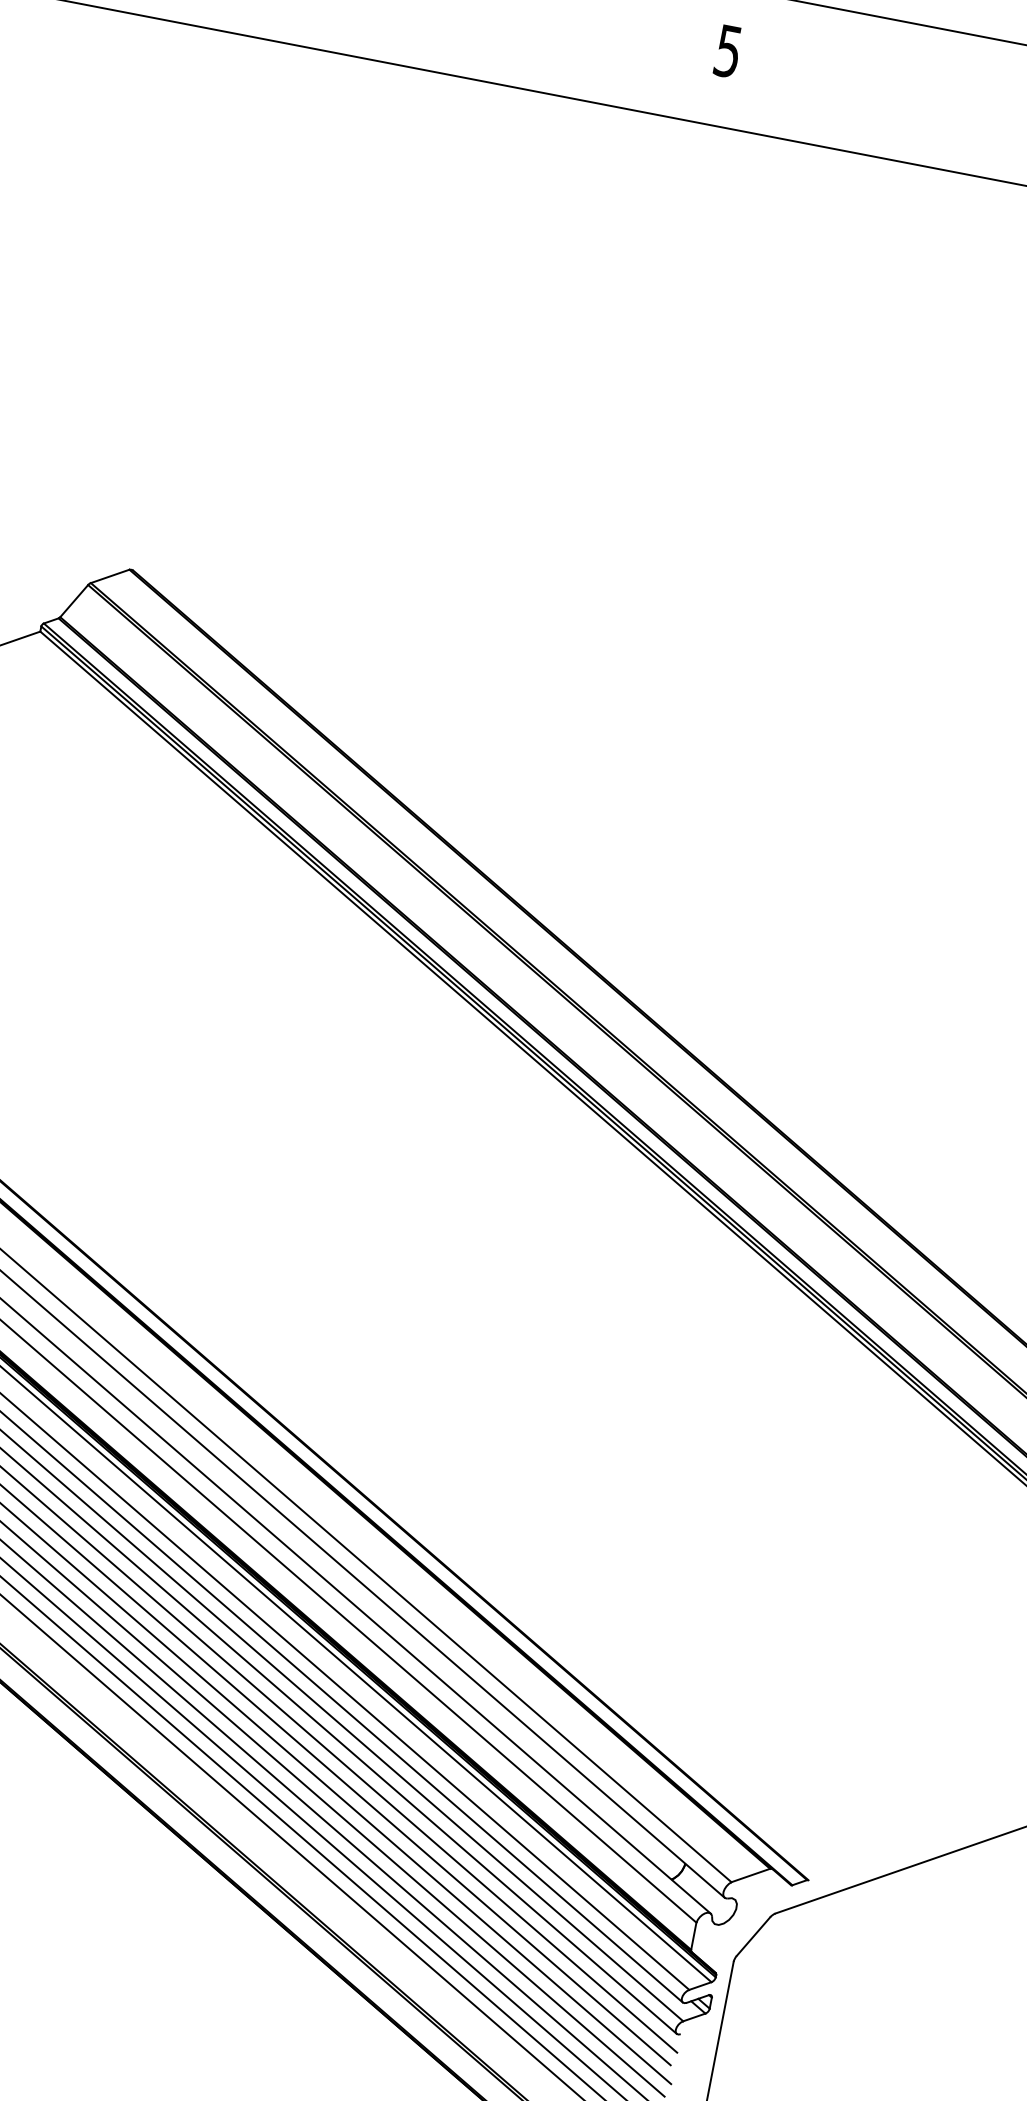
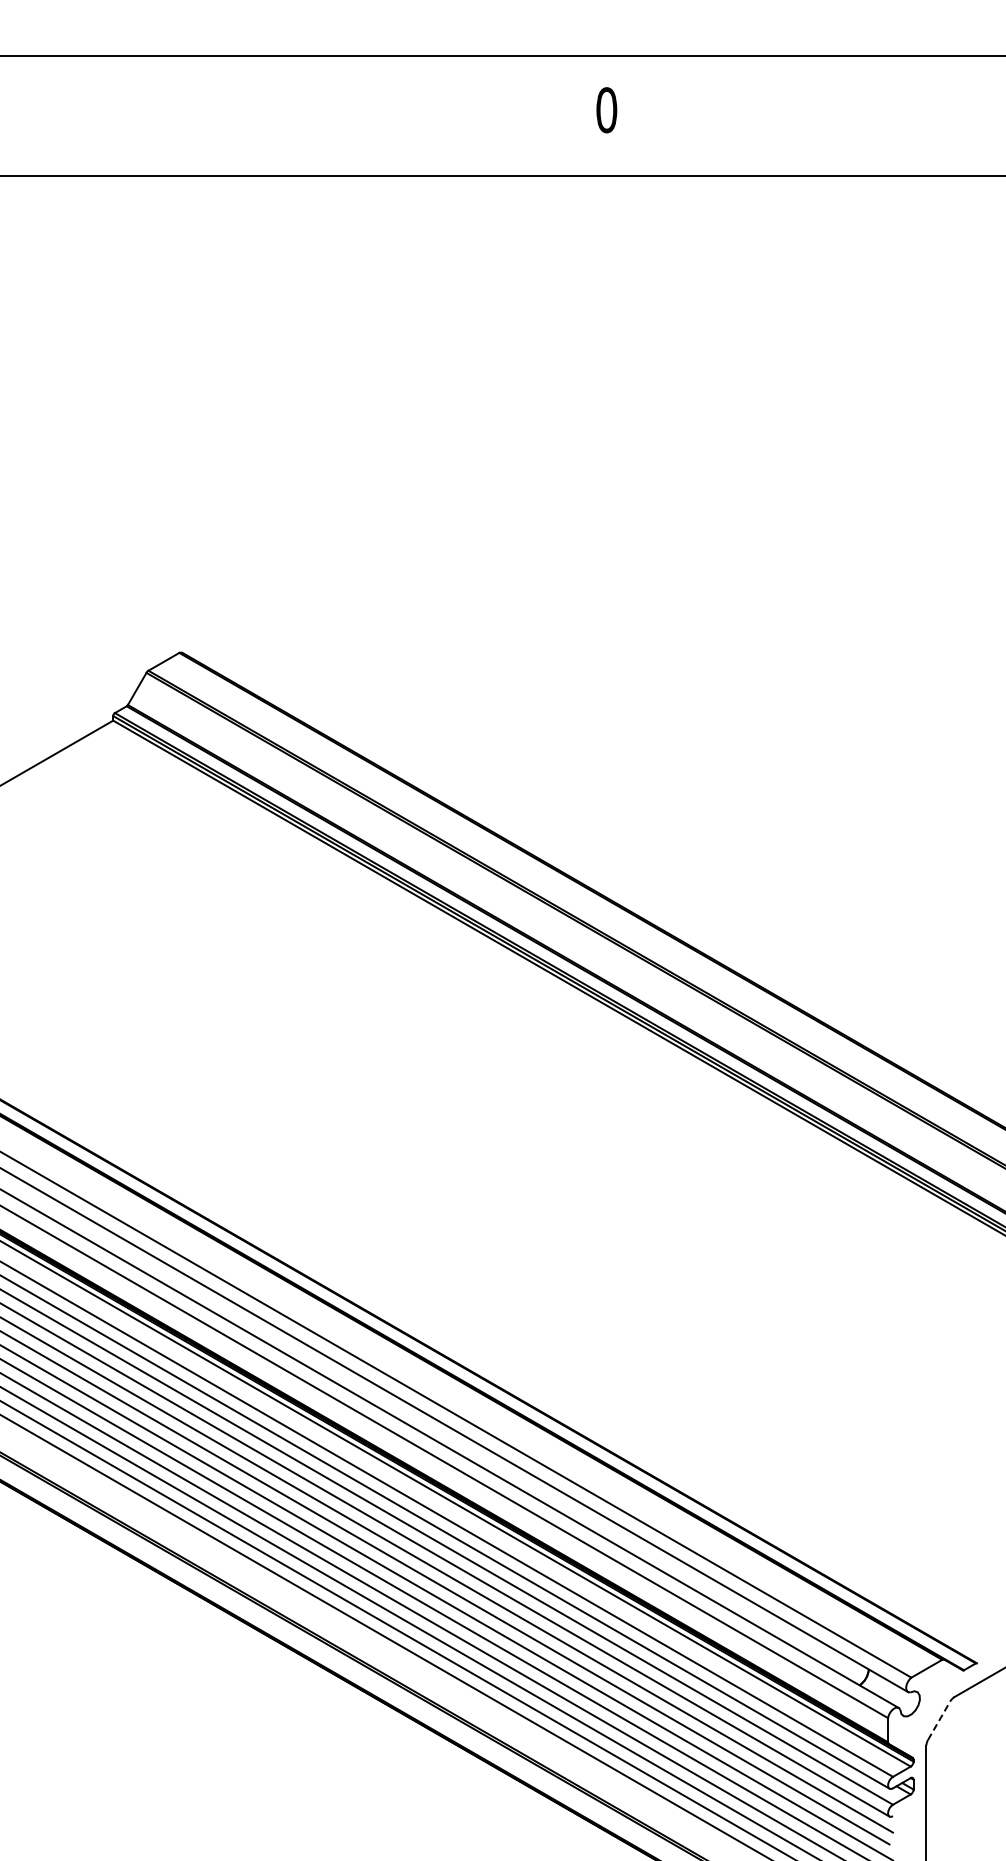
text: (727, 51) -> (606, 110), 5 -> 0
line: (753, 1936) -> (939, 1720), solid -> dashed

